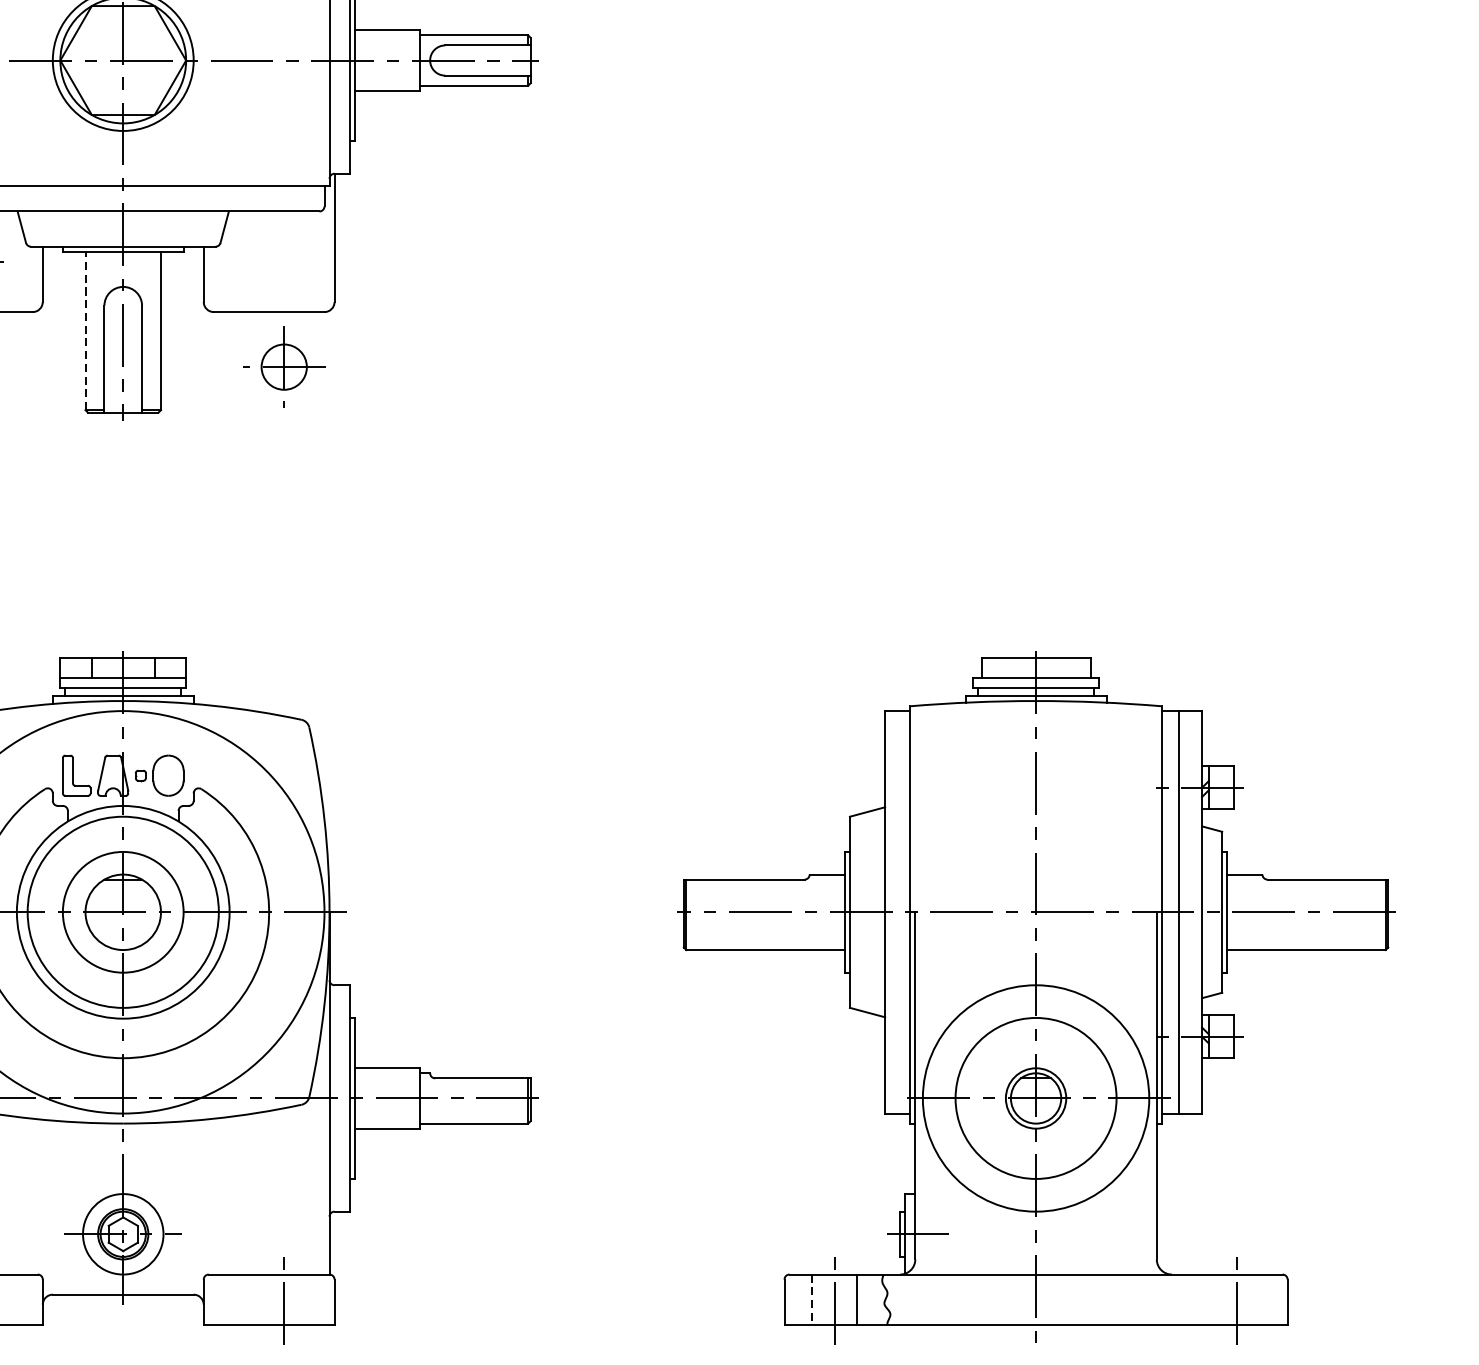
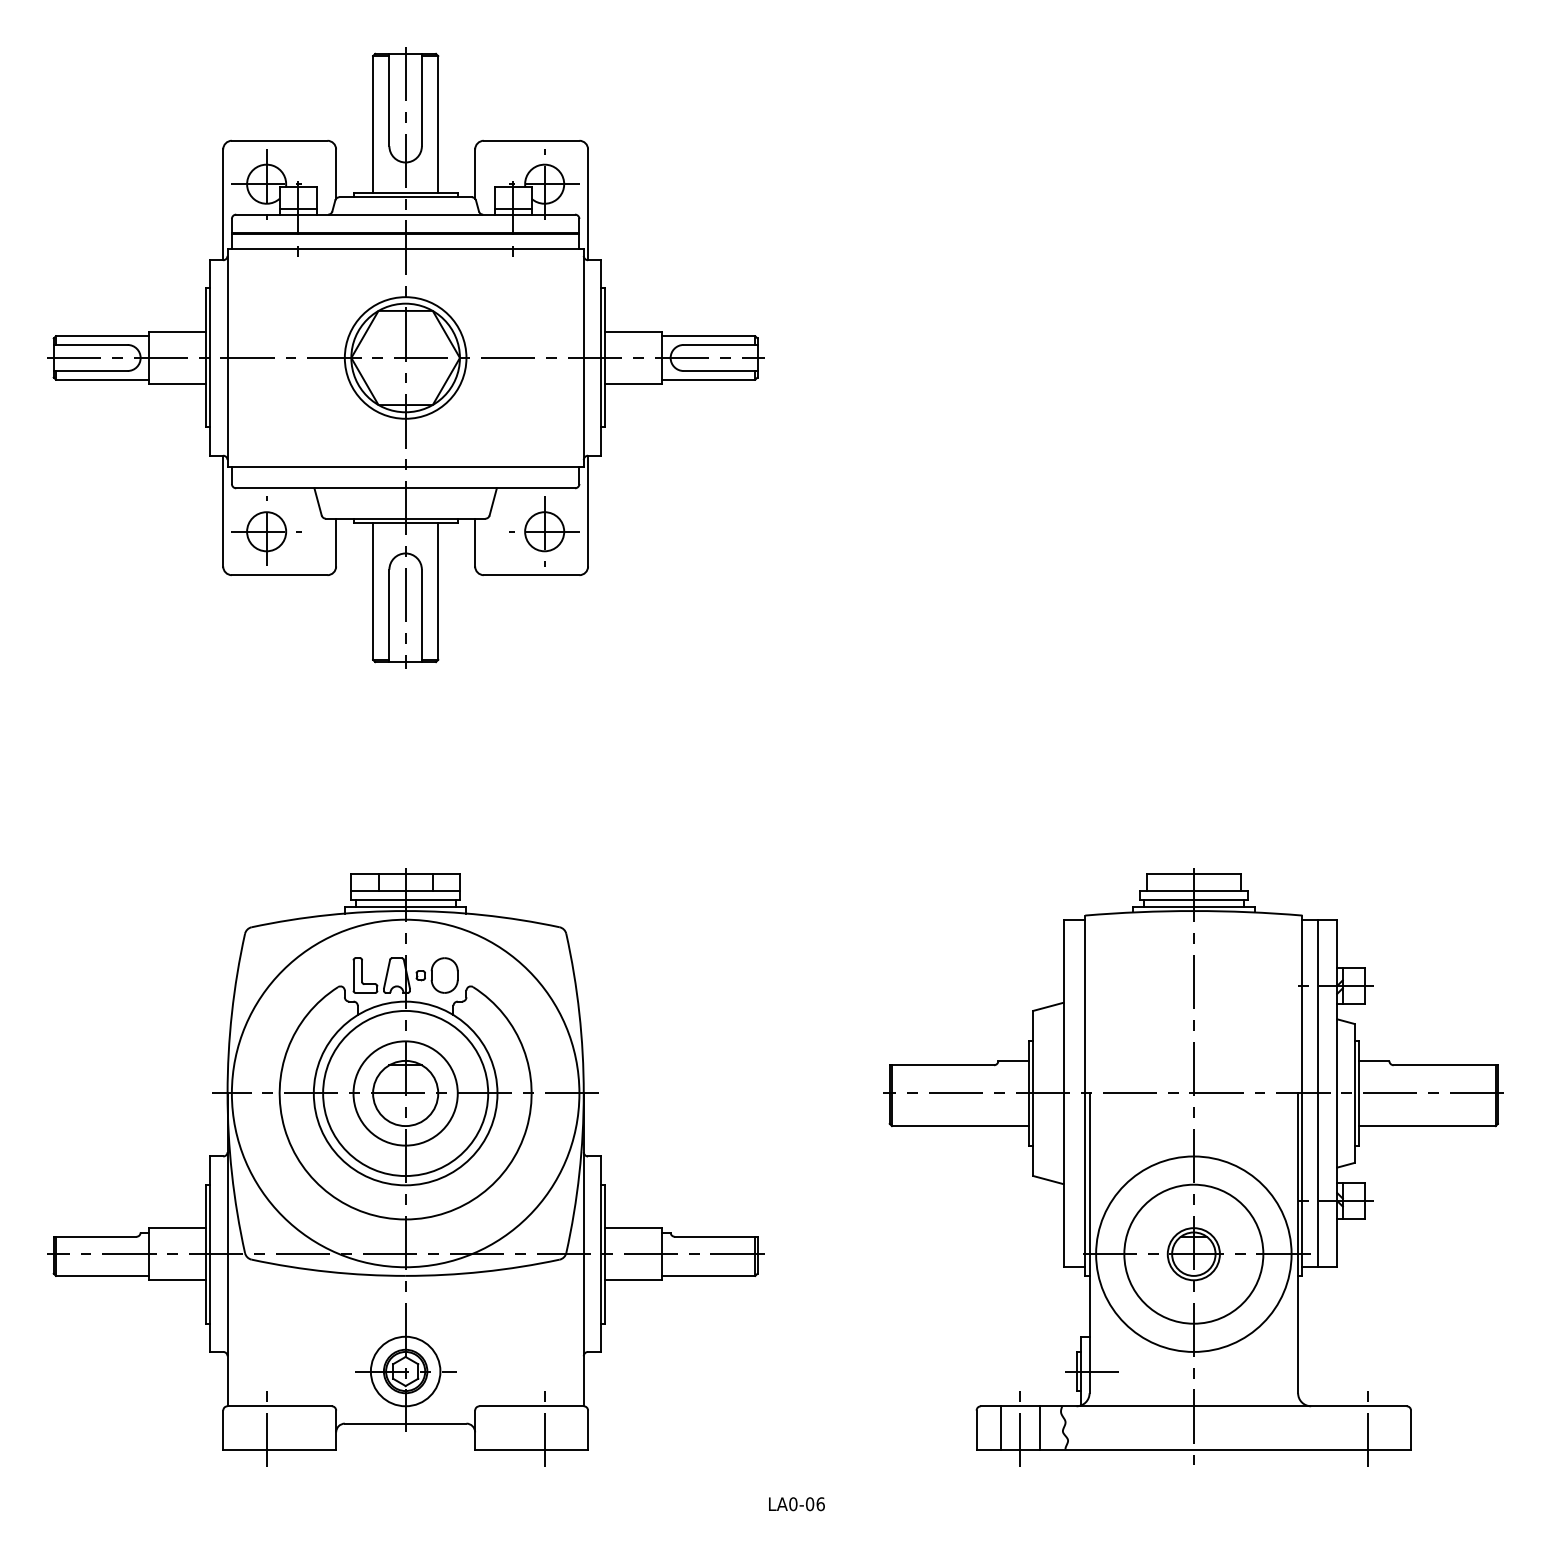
line: (86, 329) -> (373, 590), dashed -> solid
part: (284, 366) -> (544, 531), moved
line: (812, 1299) -> (1000, 1427), dashed -> solid

